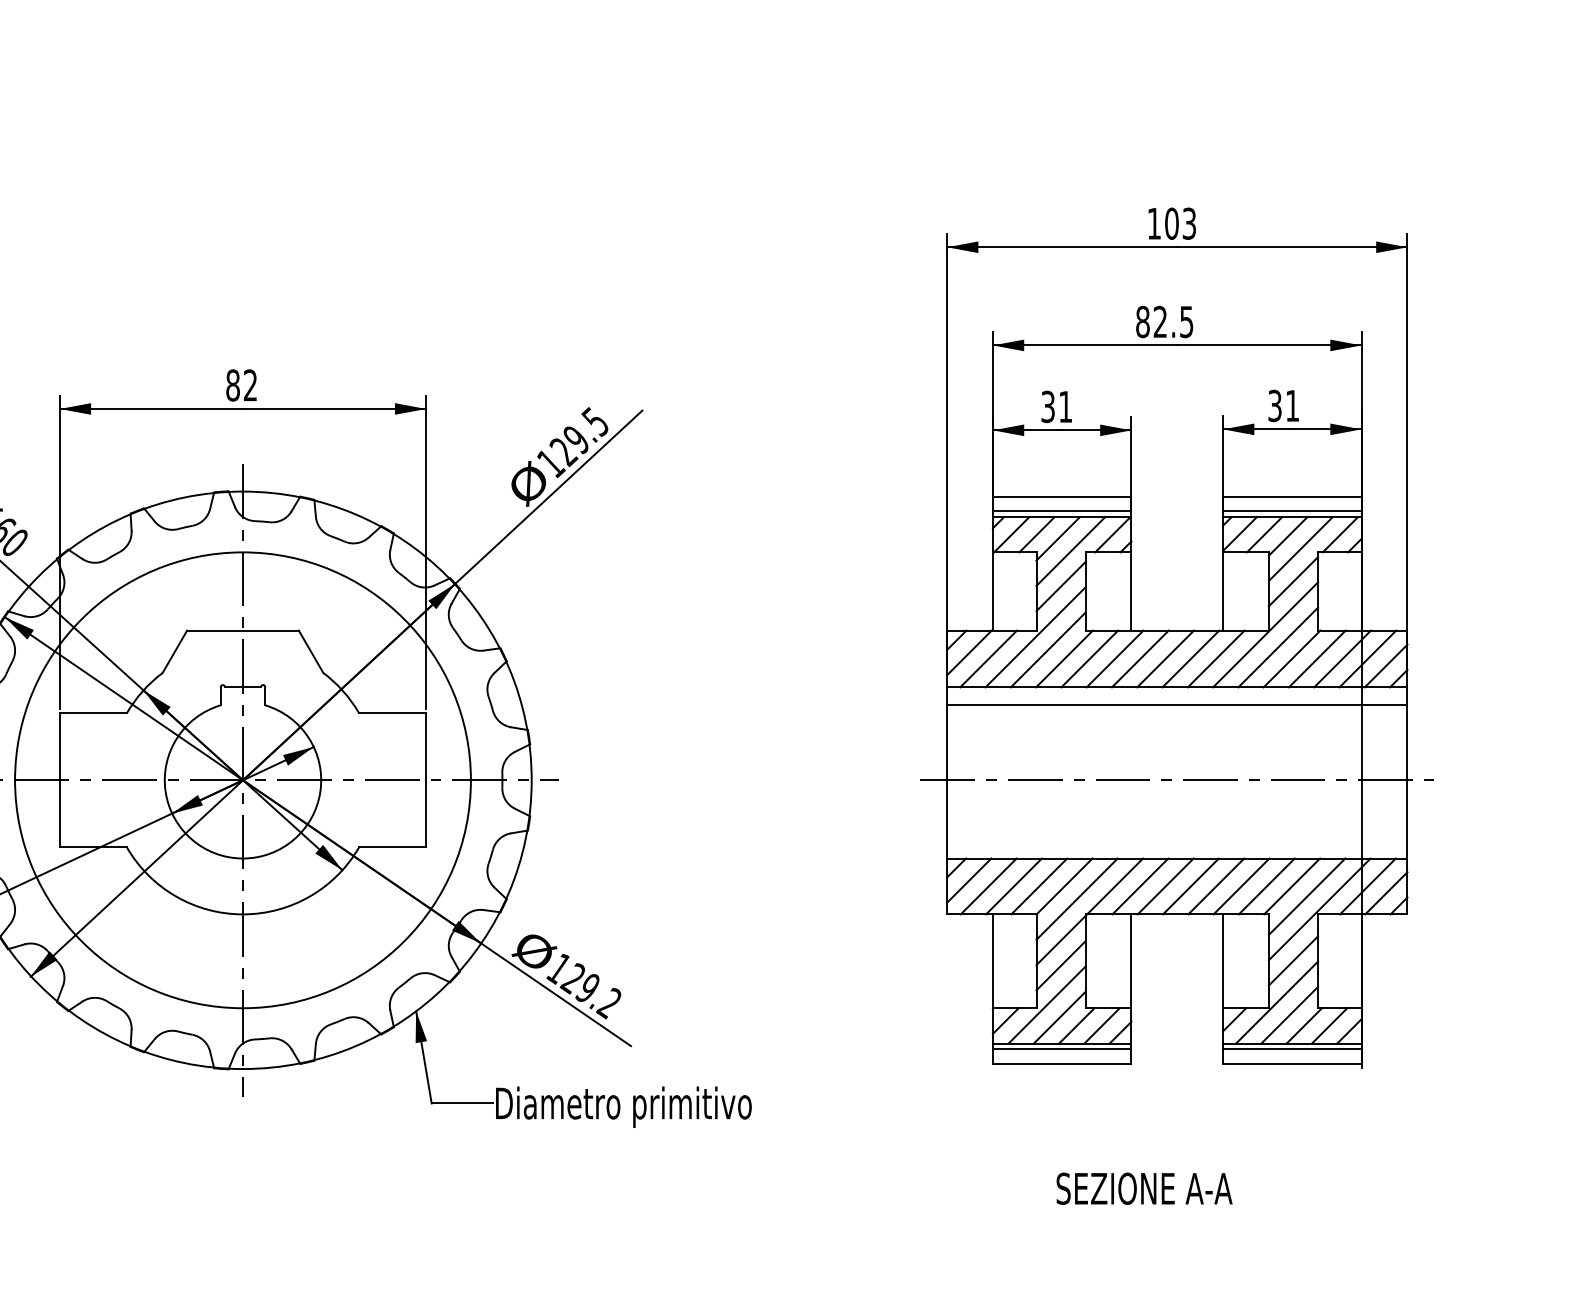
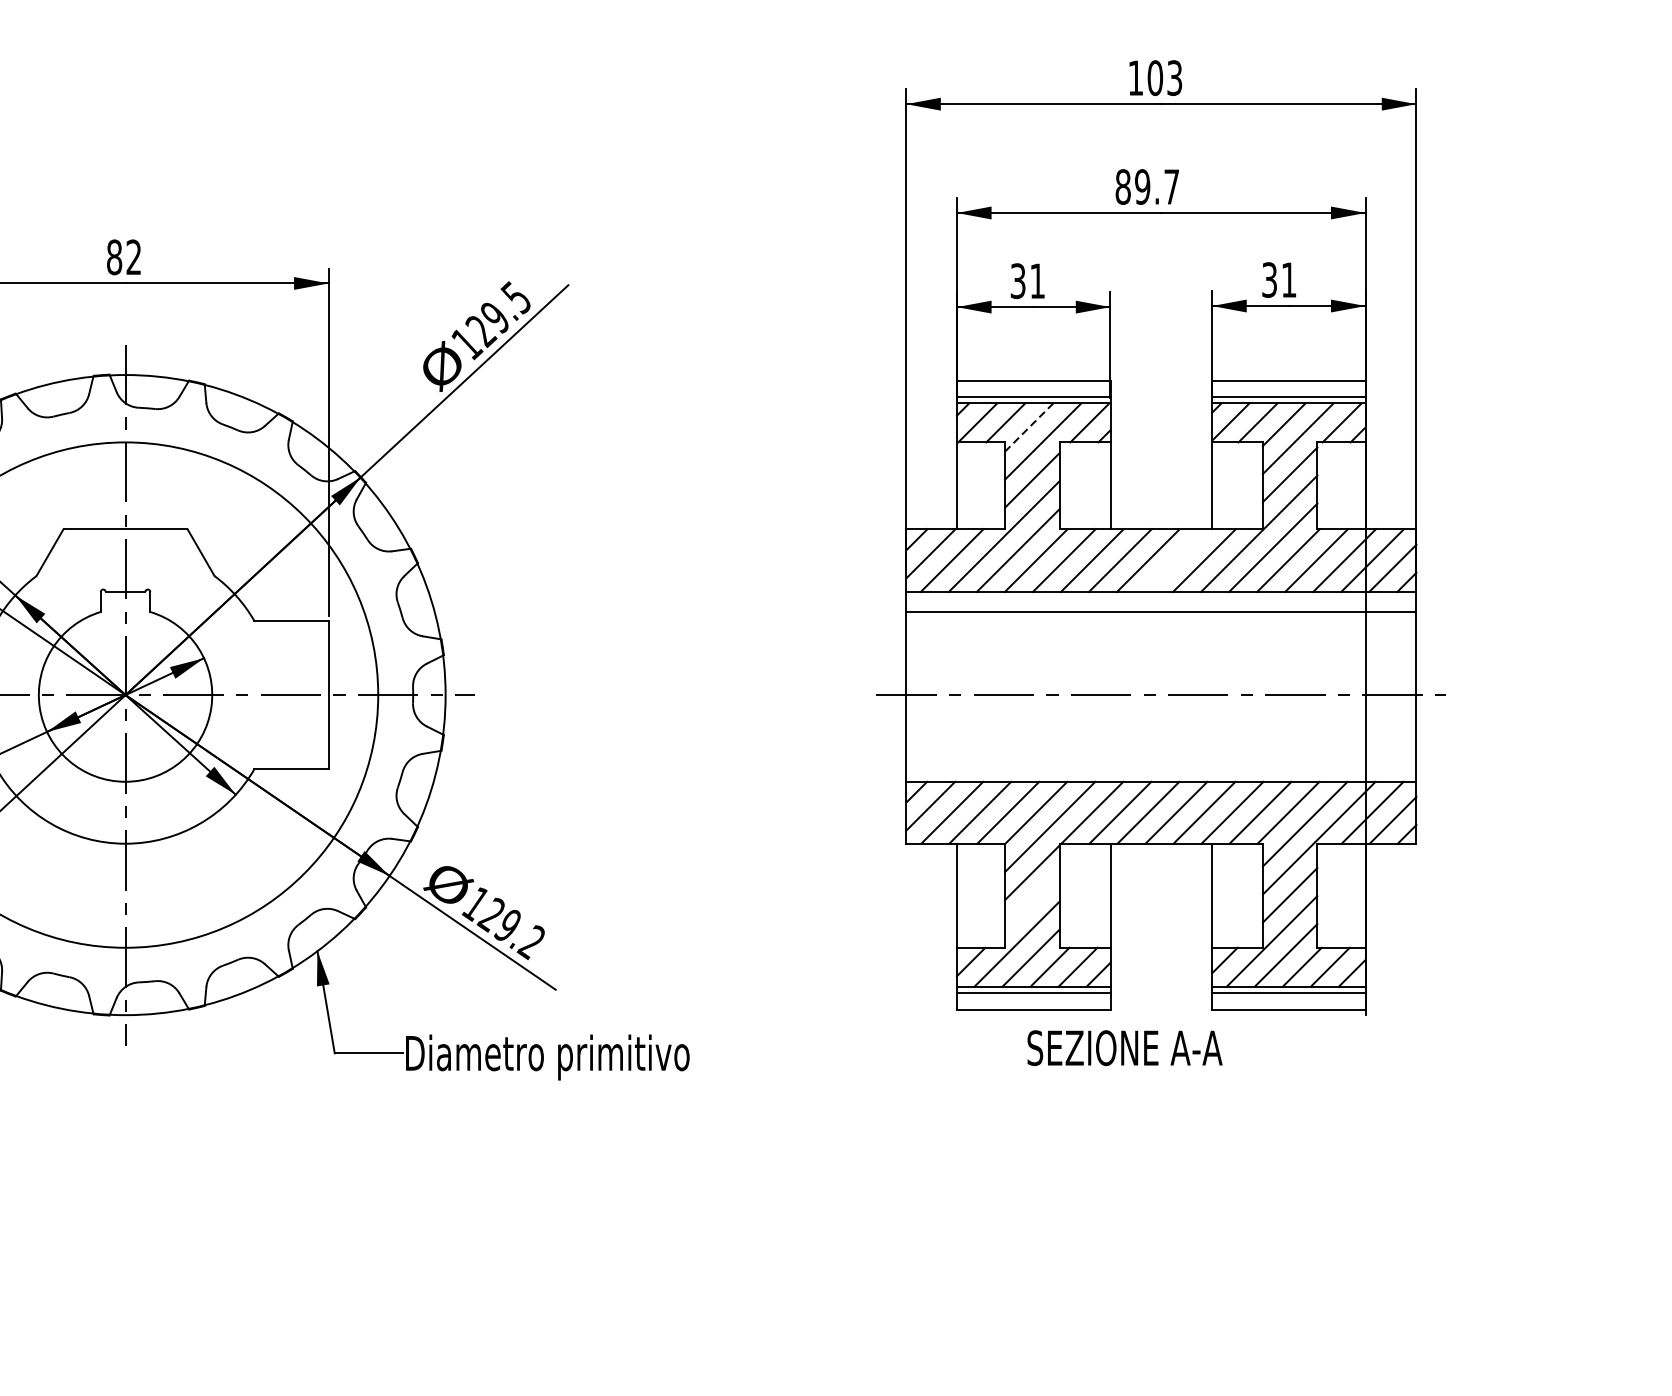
text: (1173, 322) -> (1157, 187), 82.5 -> 89.7
line: (1058, 538) -> (1029, 427), solid -> dashed
line: (1190, 658) -> (1175, 560), removed
line: (1060, 965) -> (1031, 900), removed
text: (1144, 1188) -> (1124, 1047), moved

